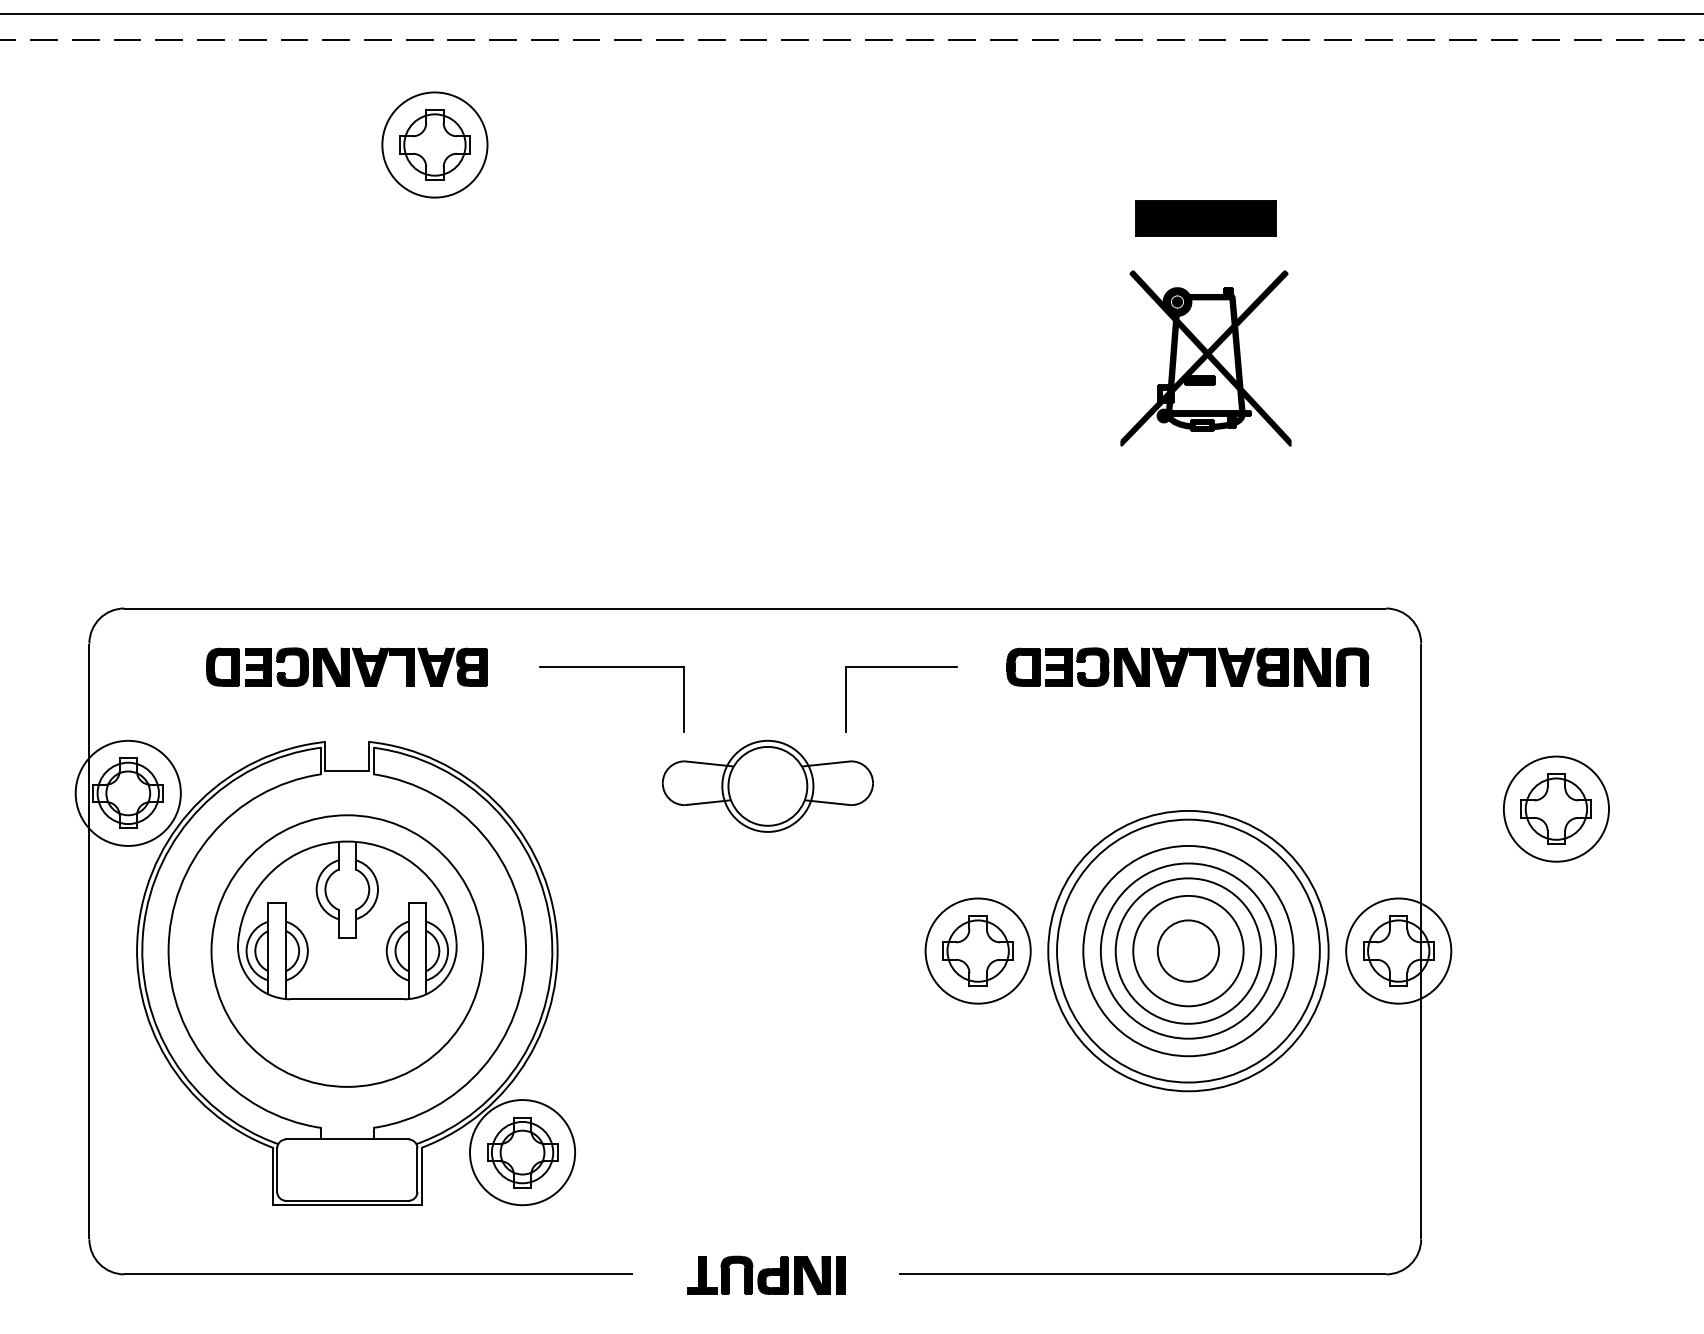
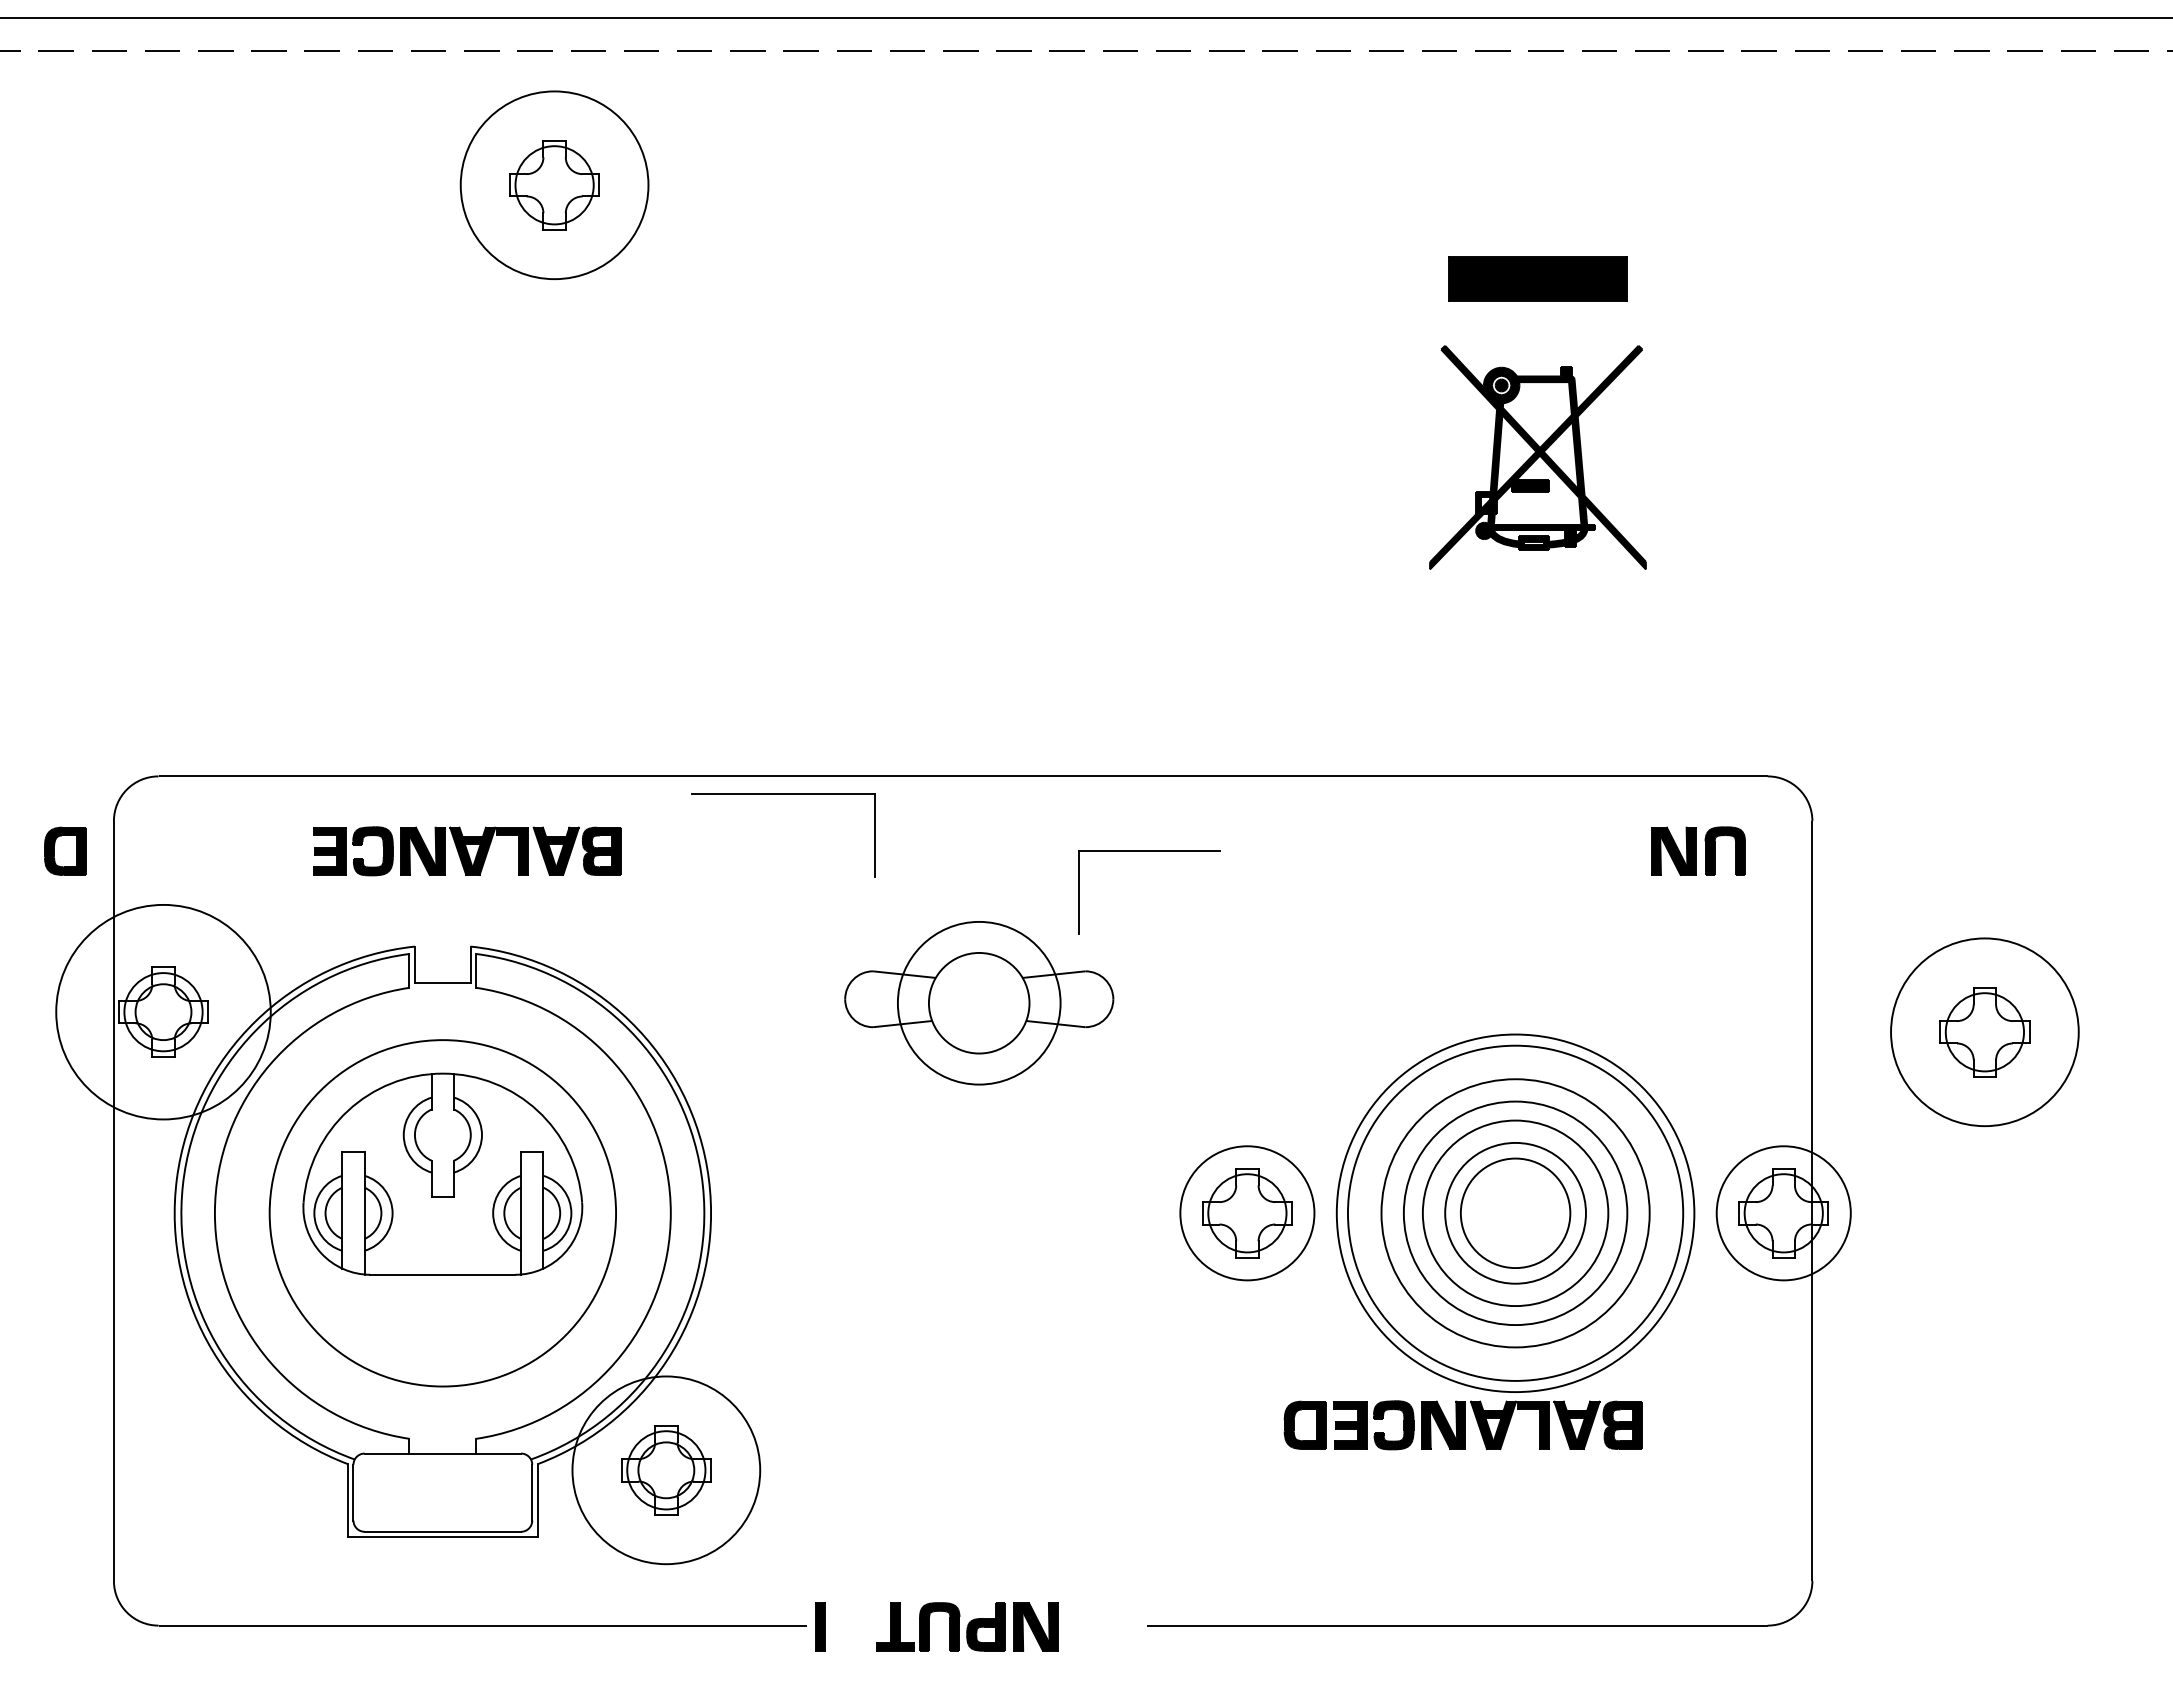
circle: (434, 145) -> (554, 185), size x1.4
part: (223, 666) -> (65, 850), moved
part: (612, 667) -> (783, 794), moved
part: (1146, 667) -> (1462, 1425), moved
circle: (768, 786) -> (979, 1003), size x1.4
circle: (128, 793) -> (163, 1012), size x1.6
circle: (1556, 809) -> (1984, 1032), size x1.4
circle: (1188, 951) -> (1515, 1213), size x1.4
circle: (522, 1152) -> (666, 1470), size x1.4
part: (841, 1275) -> (820, 1626), moved

